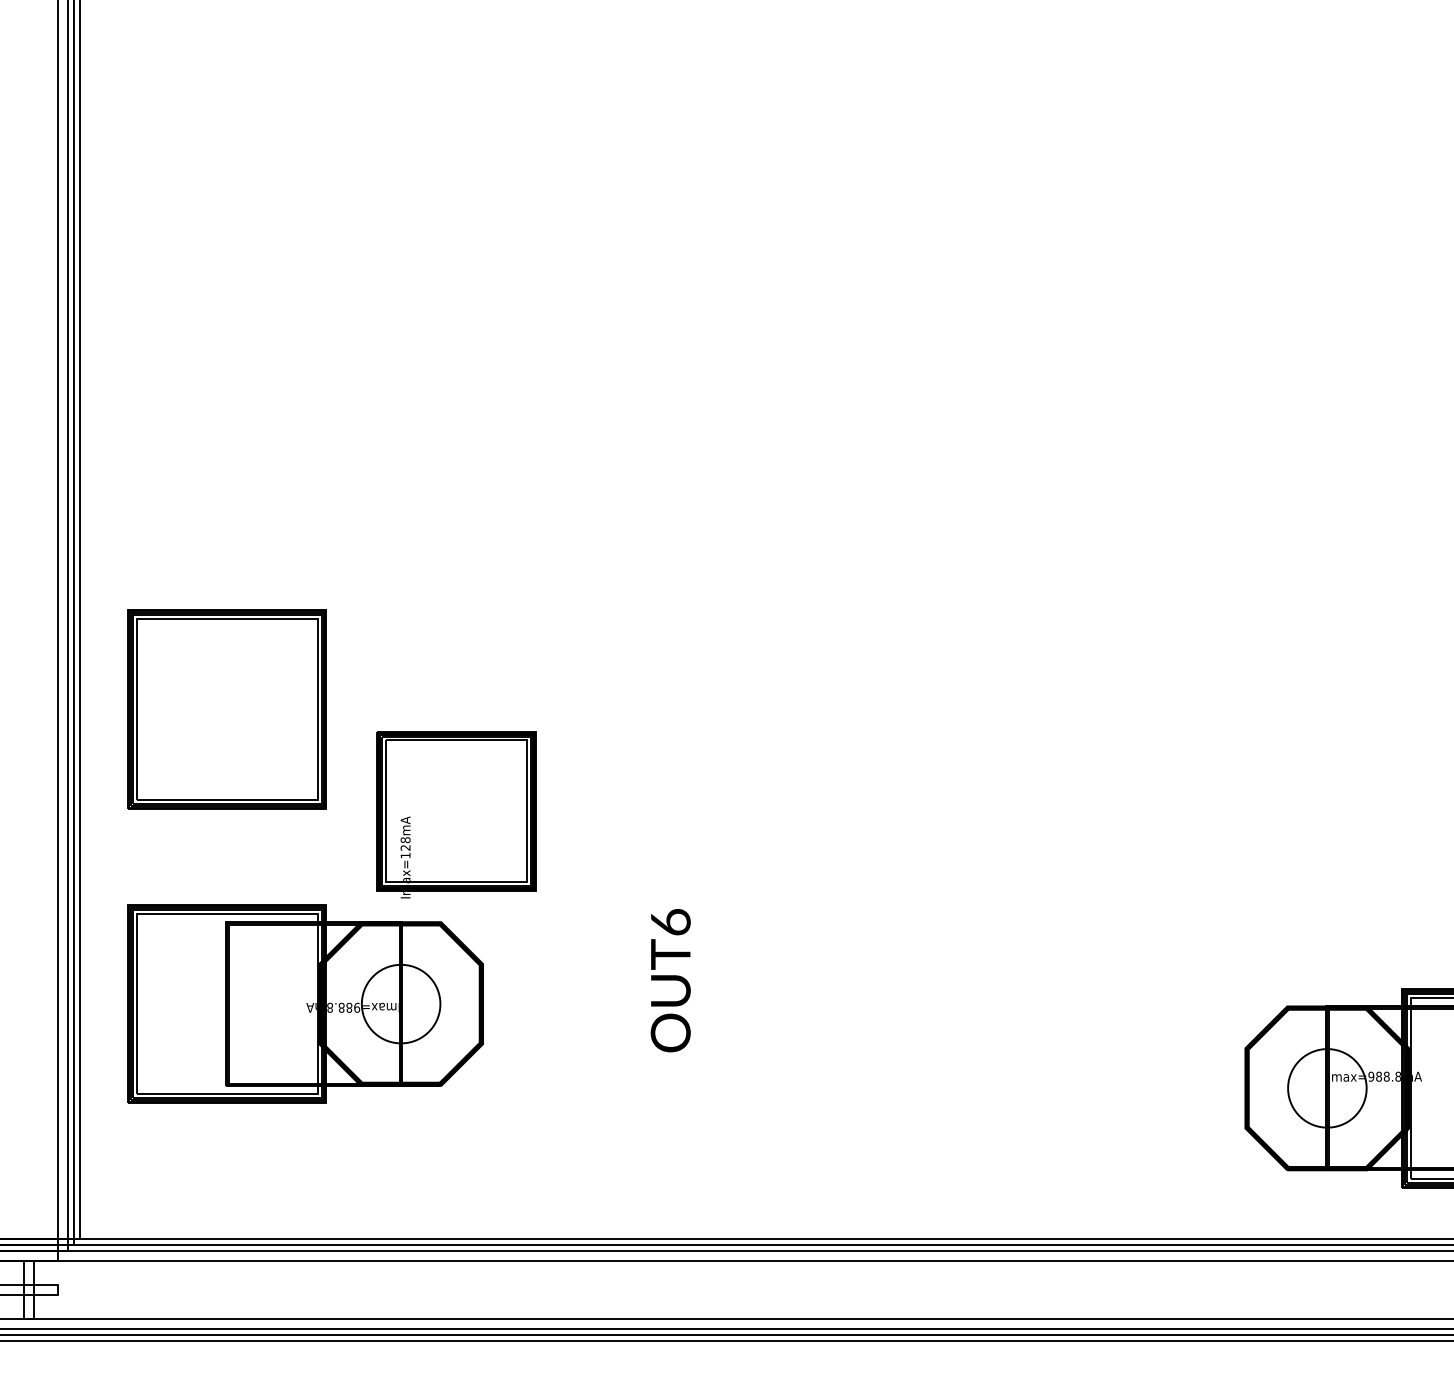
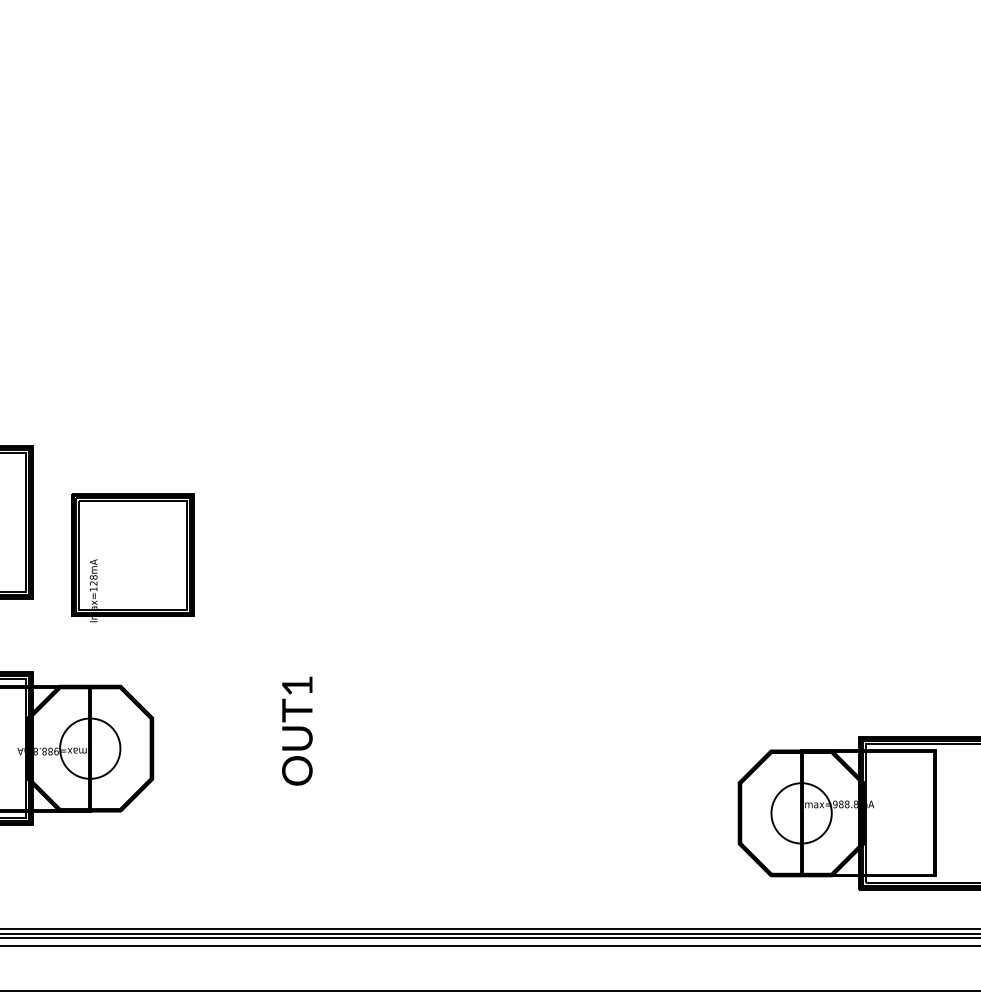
part: (456, 814) -> (132, 557), moved
text: (670, 922) -> (297, 686), OUT6 -> OUT1

